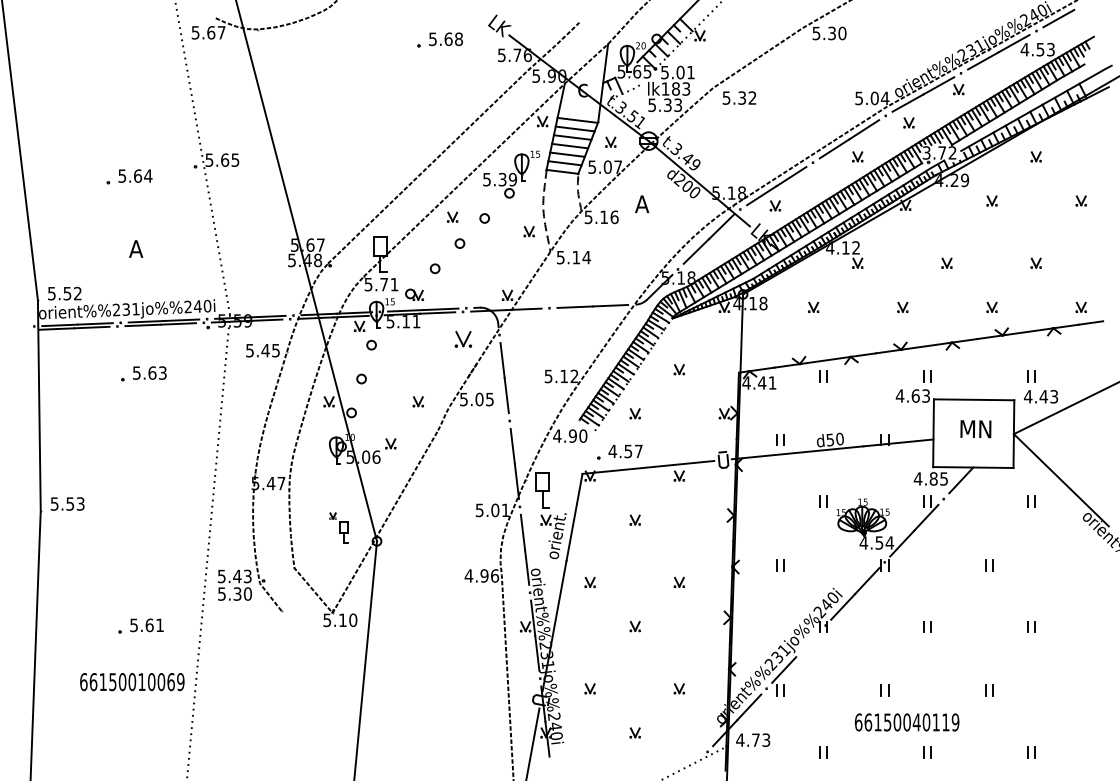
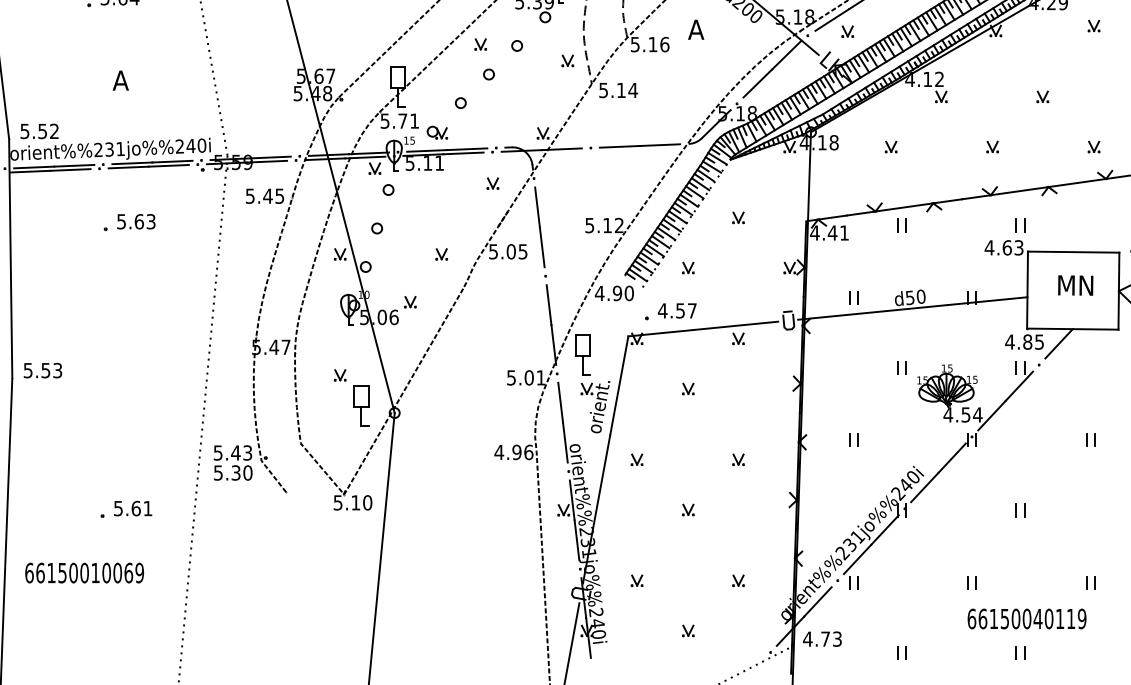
part: (463, 339) -> (493, 183), size x0.62
part: (338, 527) -> (350, 397), size x1.67
line: (808, 644) -> (885, 530), added
text: (132, 682) -> (84, 573), moved
text: (907, 722) -> (1027, 619), moved

